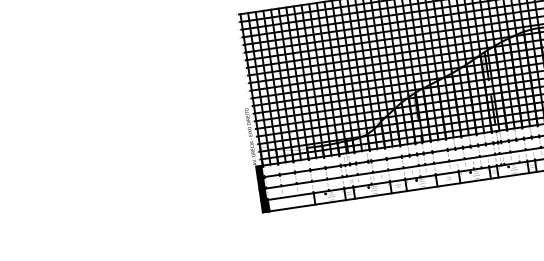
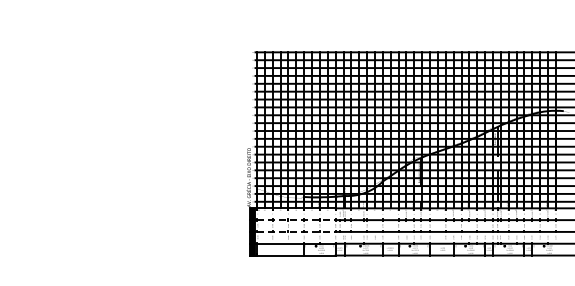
line: (302, 171) -> (296, 220), solid -> dashed
line: (304, 182) -> (296, 231), solid -> dashed

